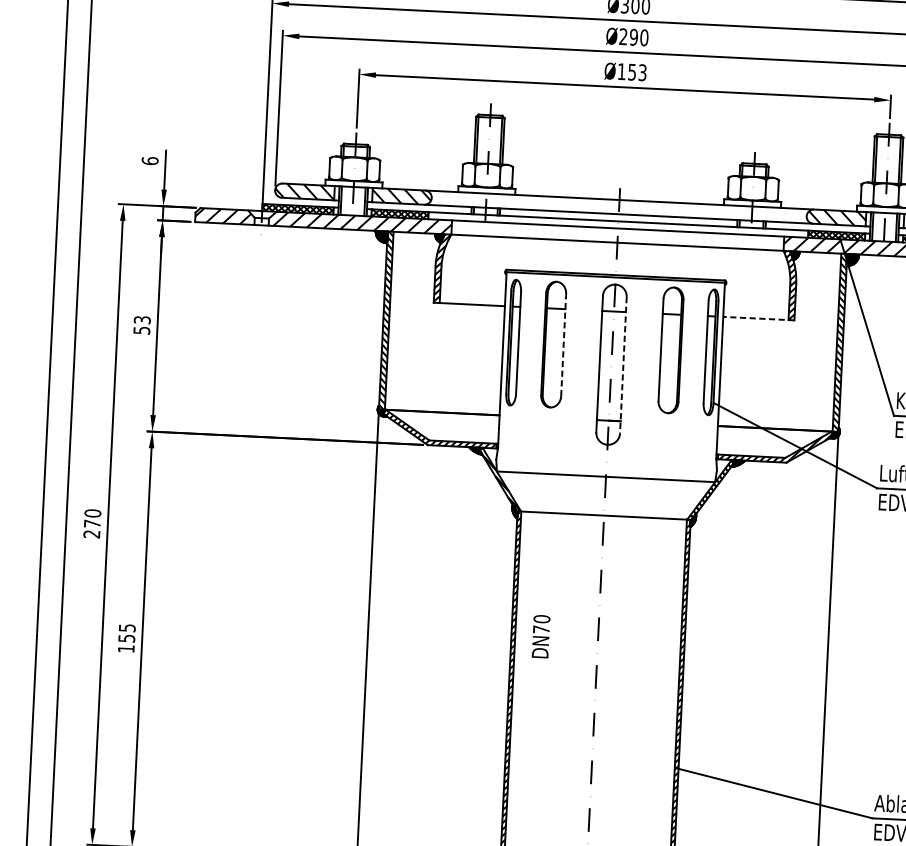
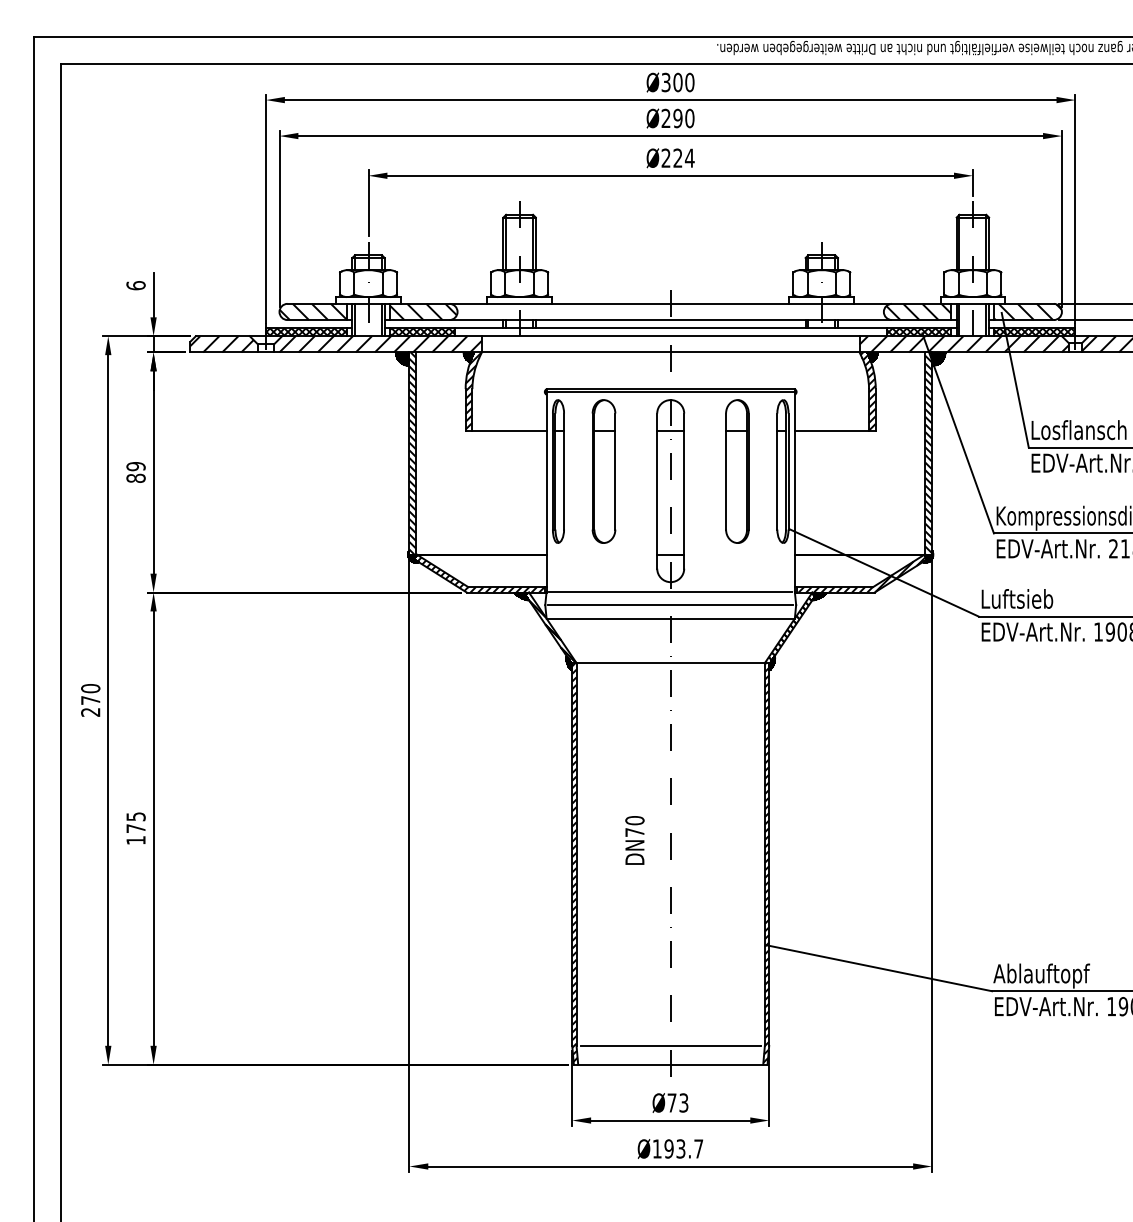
text: (631, 71) -> (677, 157), Ø153 -> Ø224
line: (758, 318) -> (834, 430), dashed -> solid
text: (141, 325) -> (135, 472), 53 -> 89
line: (563, 345) -> (615, 471), dashed -> solid
line: (623, 365) -> (684, 491), dashed -> solid
line: (607, 452) -> (670, 591), added
line: (606, 465) -> (670, 605), added
text: (540, 636) -> (634, 840), moved
text: (126, 638) -> (135, 828), 155 -> 175

